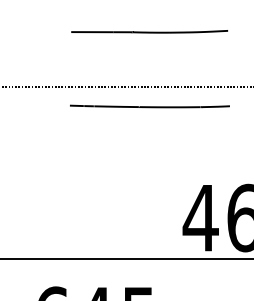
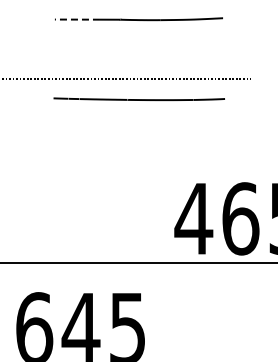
line: (92, 32) -> (77, 19), solid -> dashed

